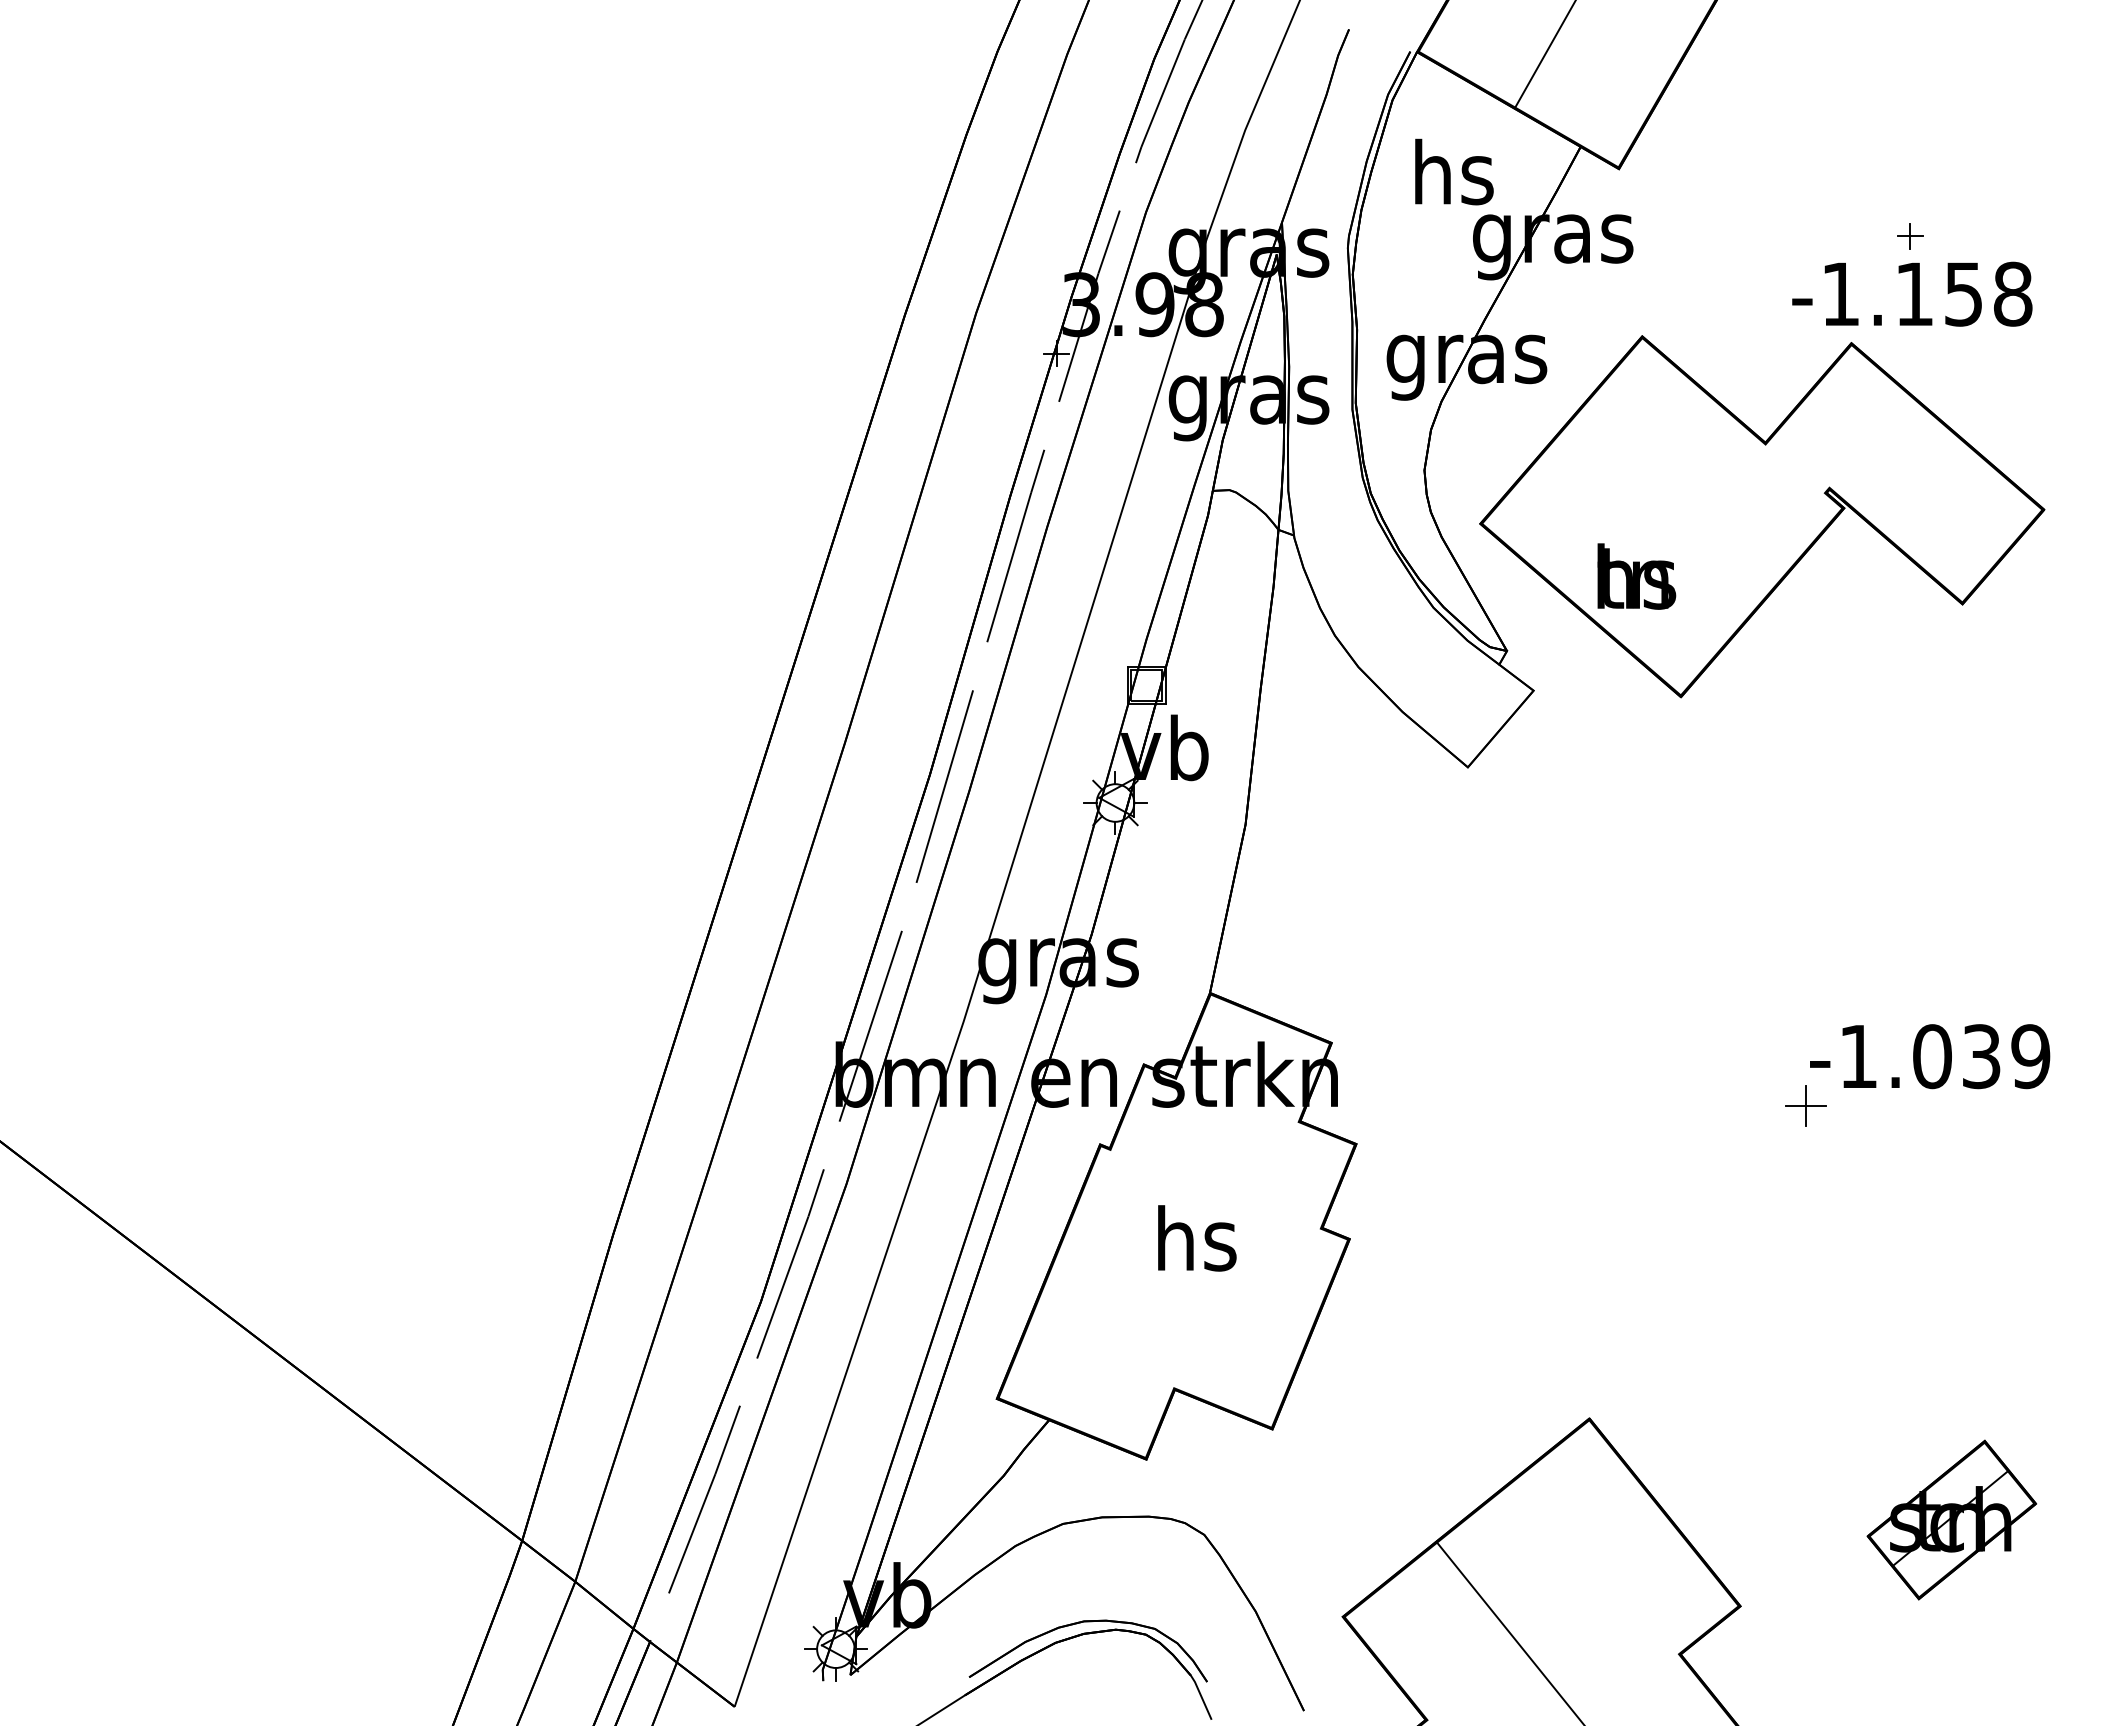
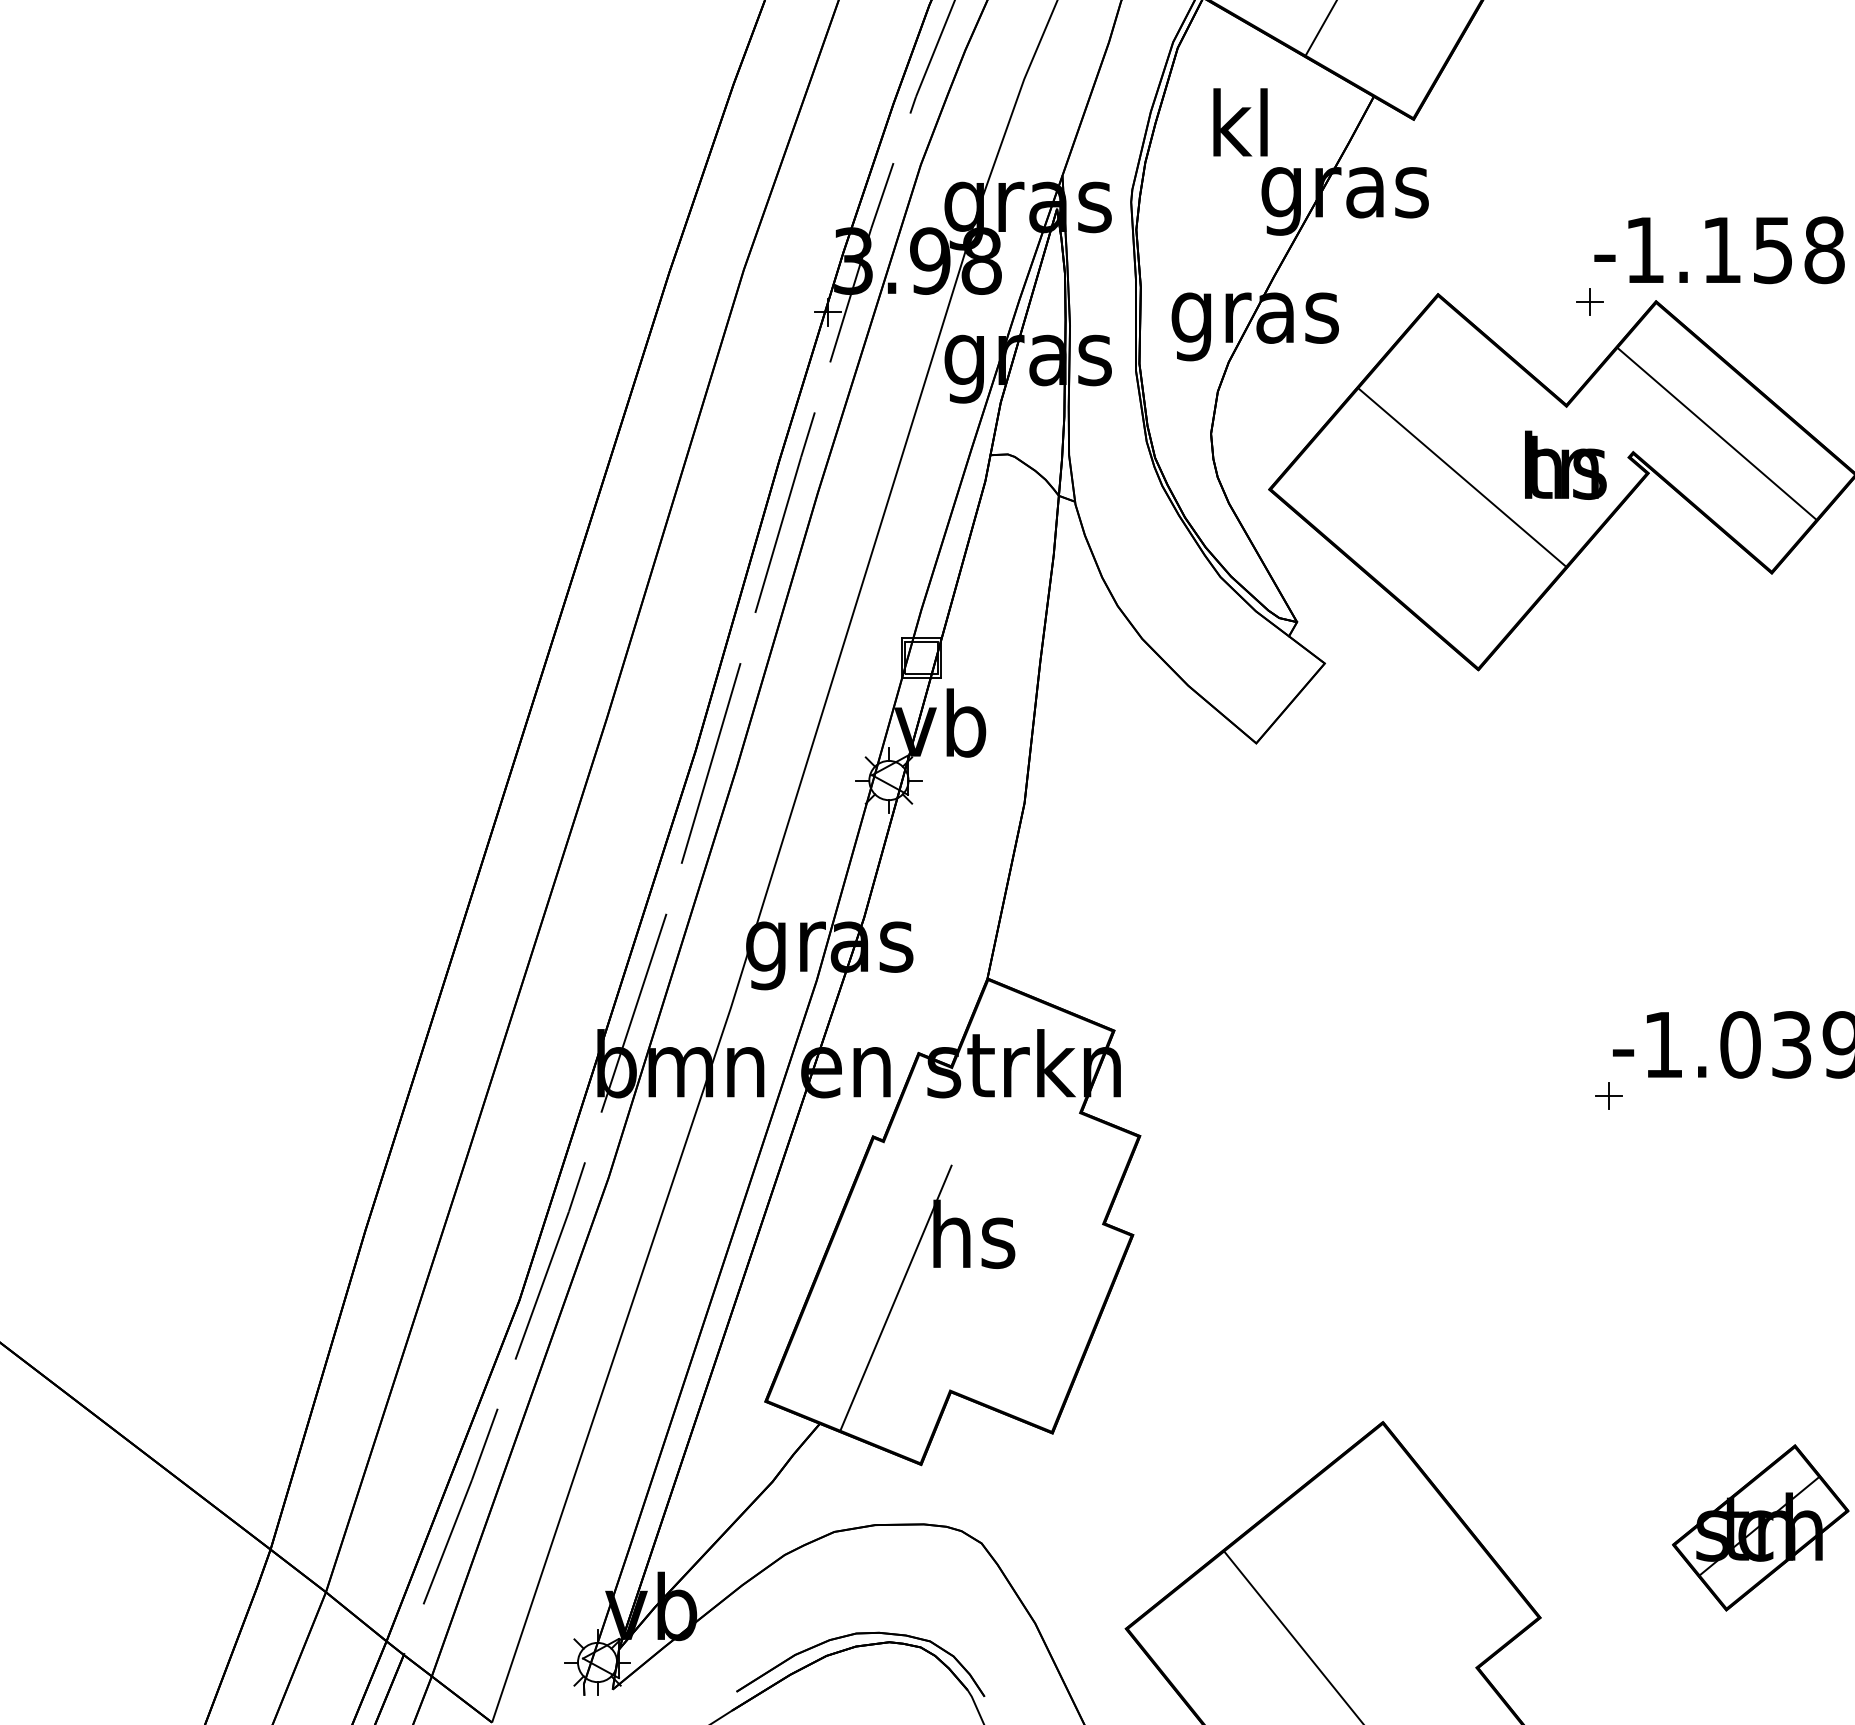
text: (1454, 171) -> (1242, 122), hs -> kl
part: (1910, 236) -> (1590, 301), moved
line: (1909, 470) -> (1716, 433), added
line: (1665, 512) -> (1462, 477), added
text: (1636, 576) -> (1565, 465), moved
part: (1806, 1105) -> (1609, 1095), size x0.62
line: (1122, 1298) -> (896, 1296), added

